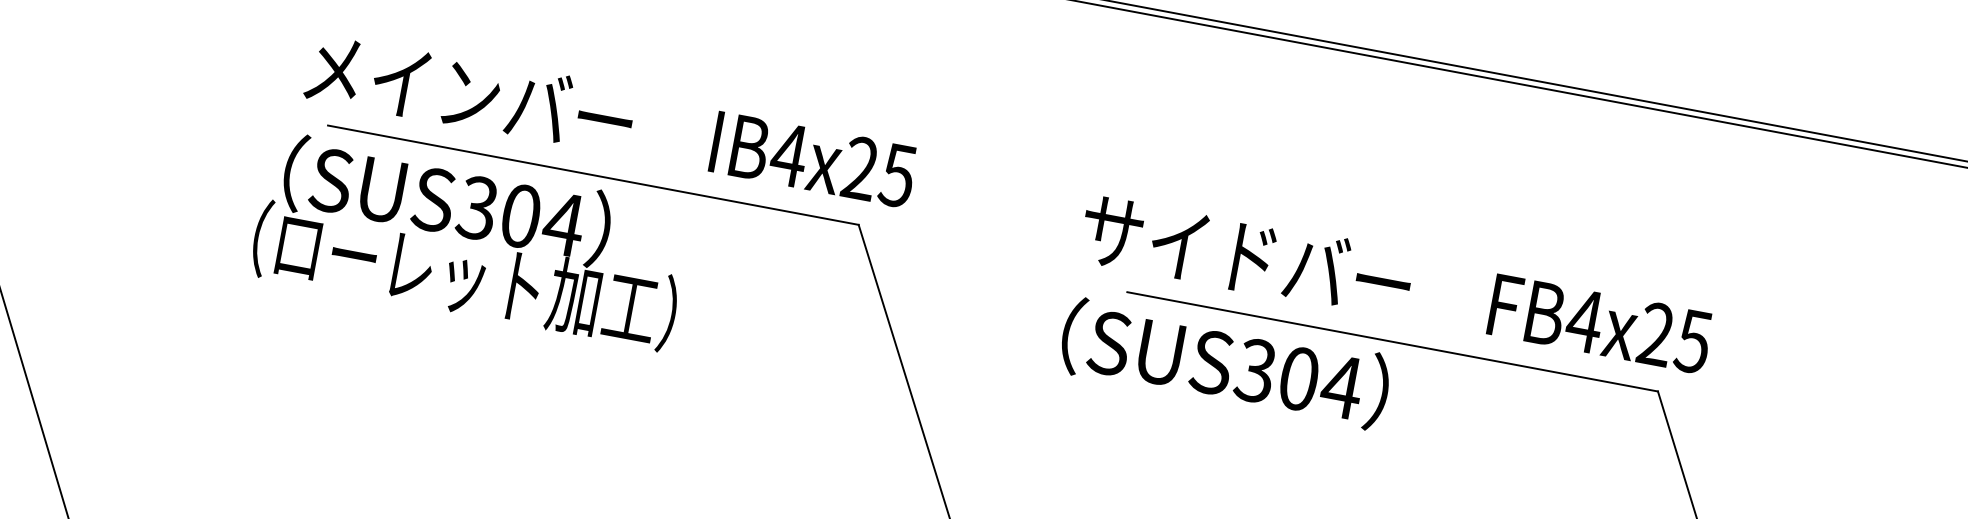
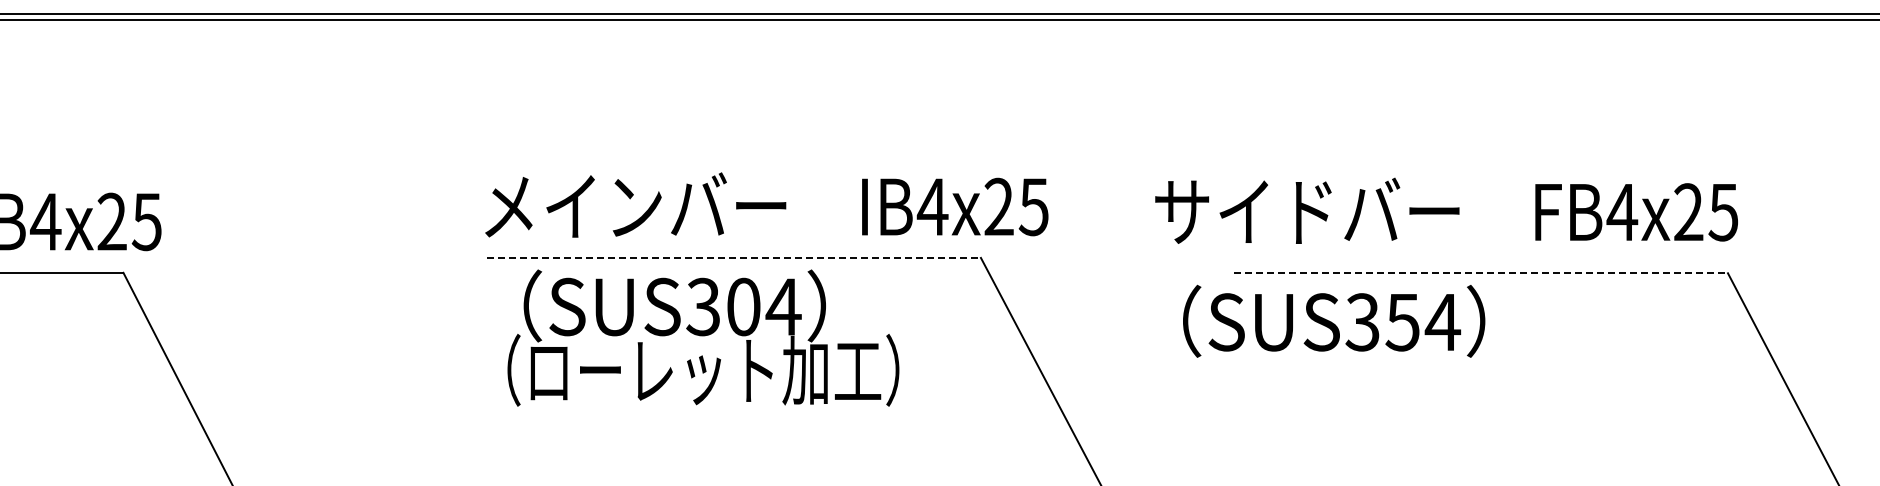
text: (611, 119) -> (766, 204), moved
line: (594, 174) -> (734, 257), solid -> dashed
text: (471, 240) -> (703, 337), moved
text: (1396, 283) -> (1446, 210), moved
line: (1393, 342) -> (1481, 273), solid -> dashed
text: (1298, 378) -> (1402, 322), SUS304 -> SUS354

